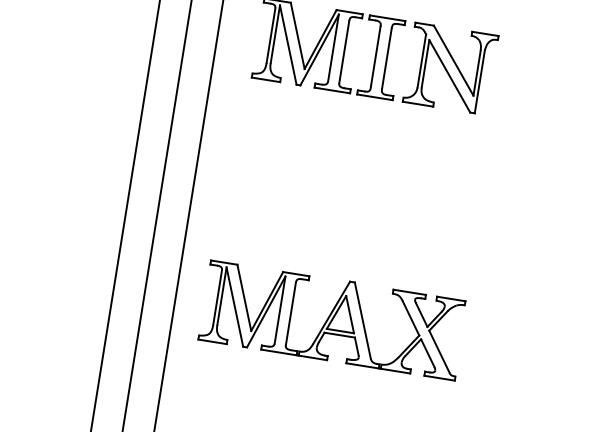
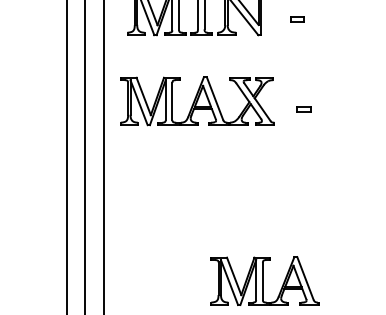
part: (539, 96) -> (297, 19), added
part: (525, 248) -> (303, 109), added
part: (332, 320) -> (197, 101), moved

